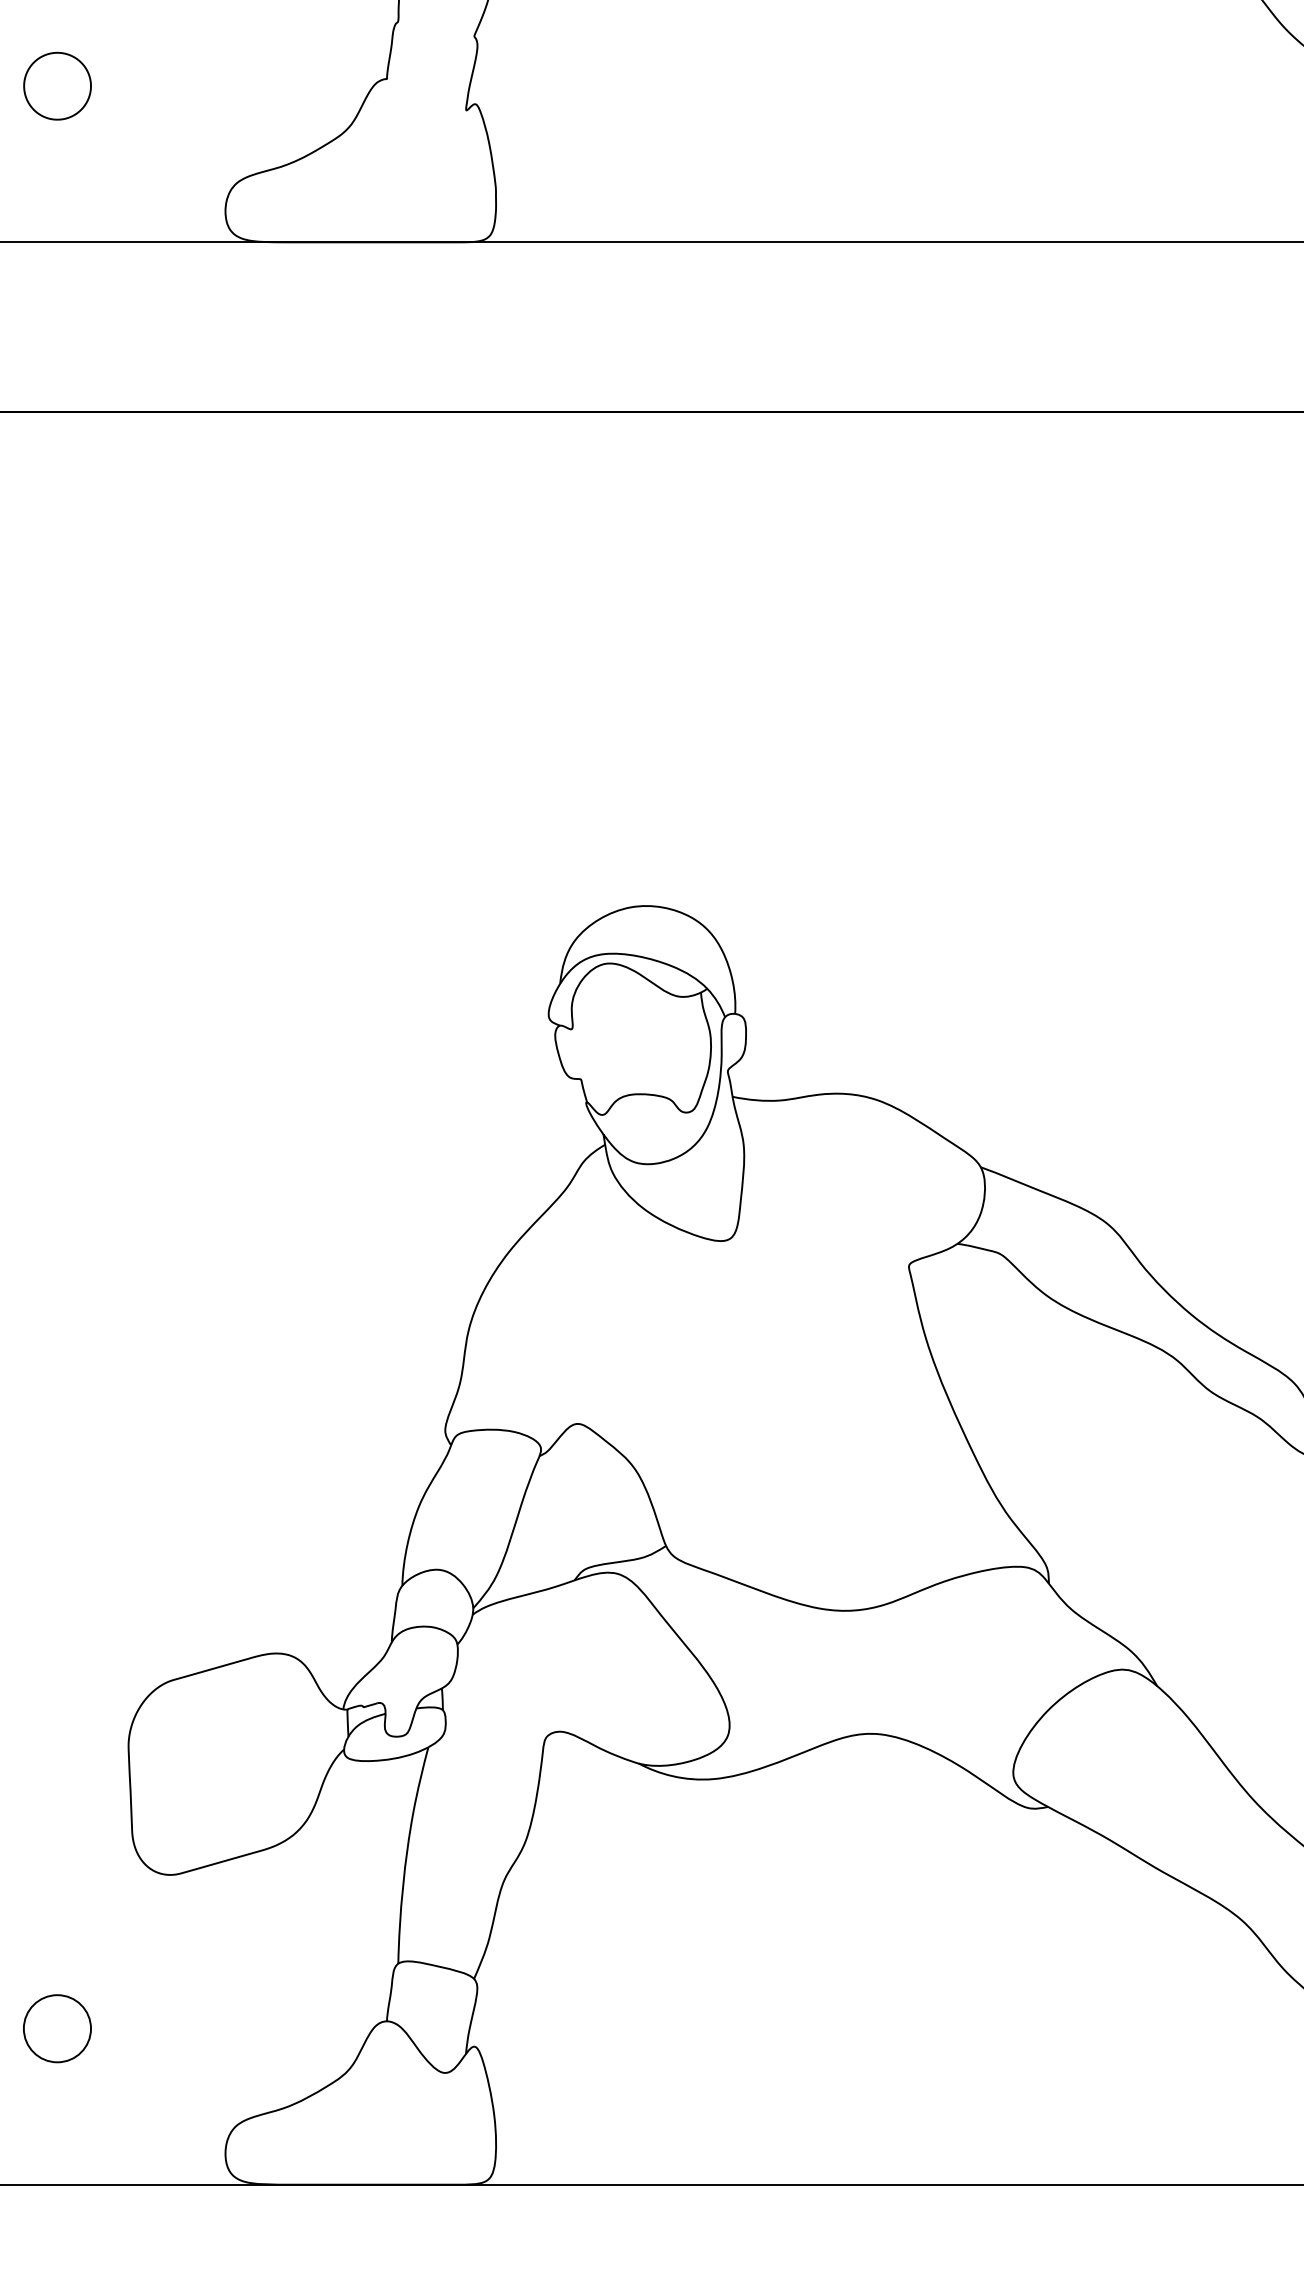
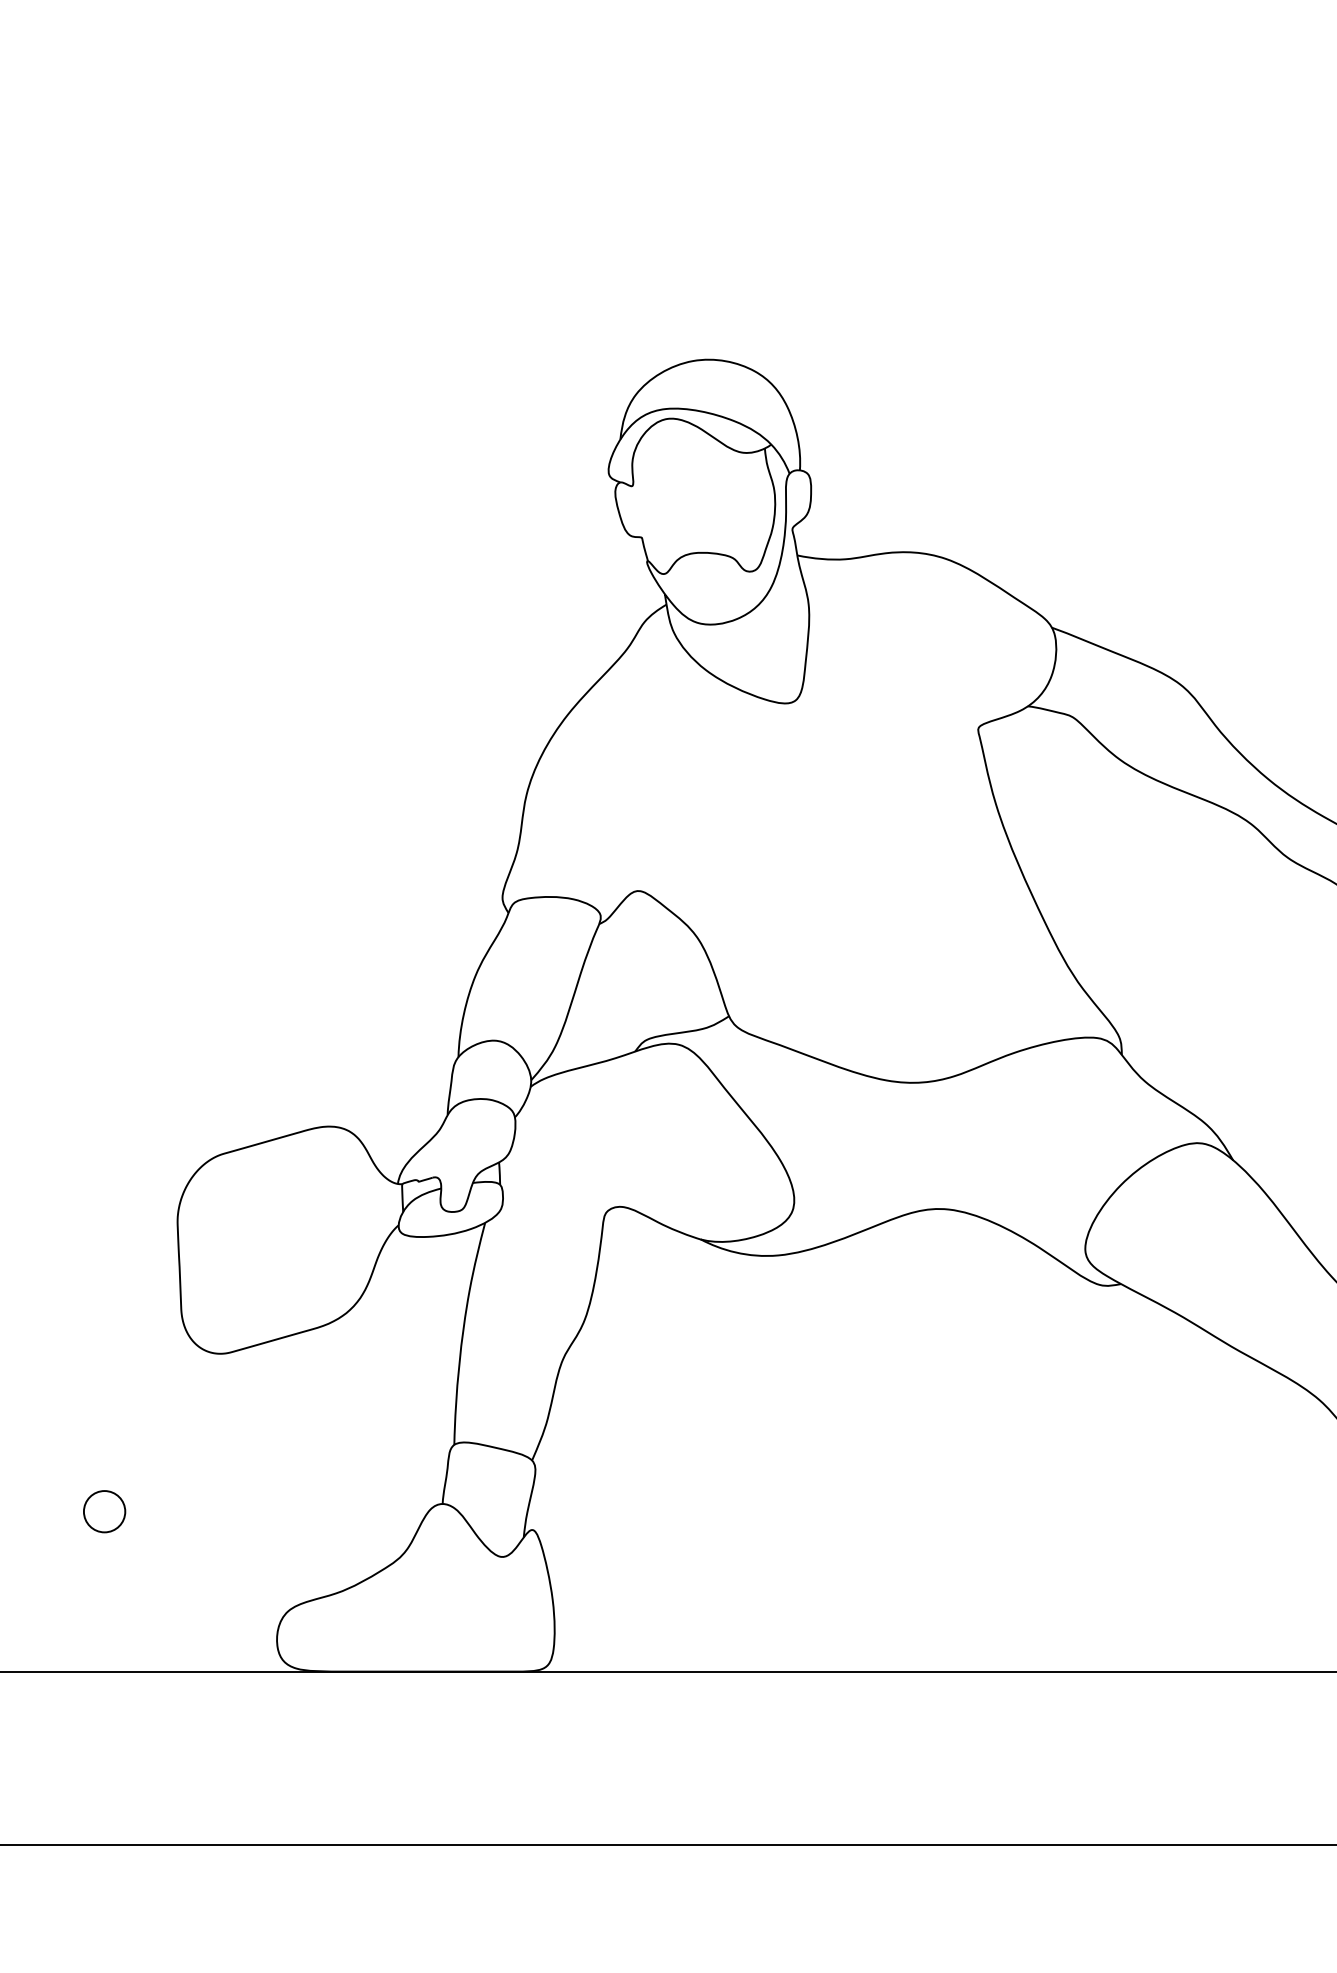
circle: (57, 2028) -> (104, 1511), size x0.6

